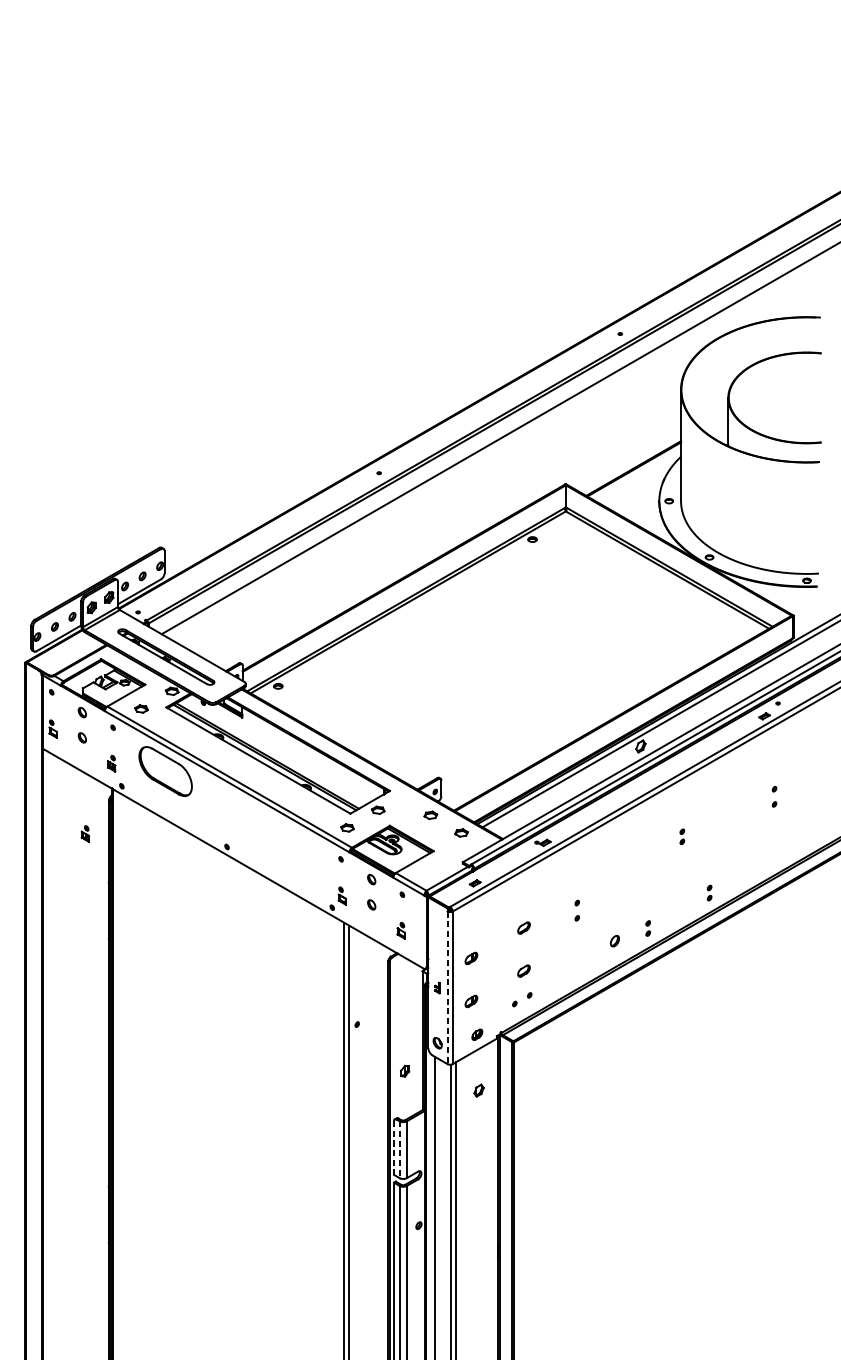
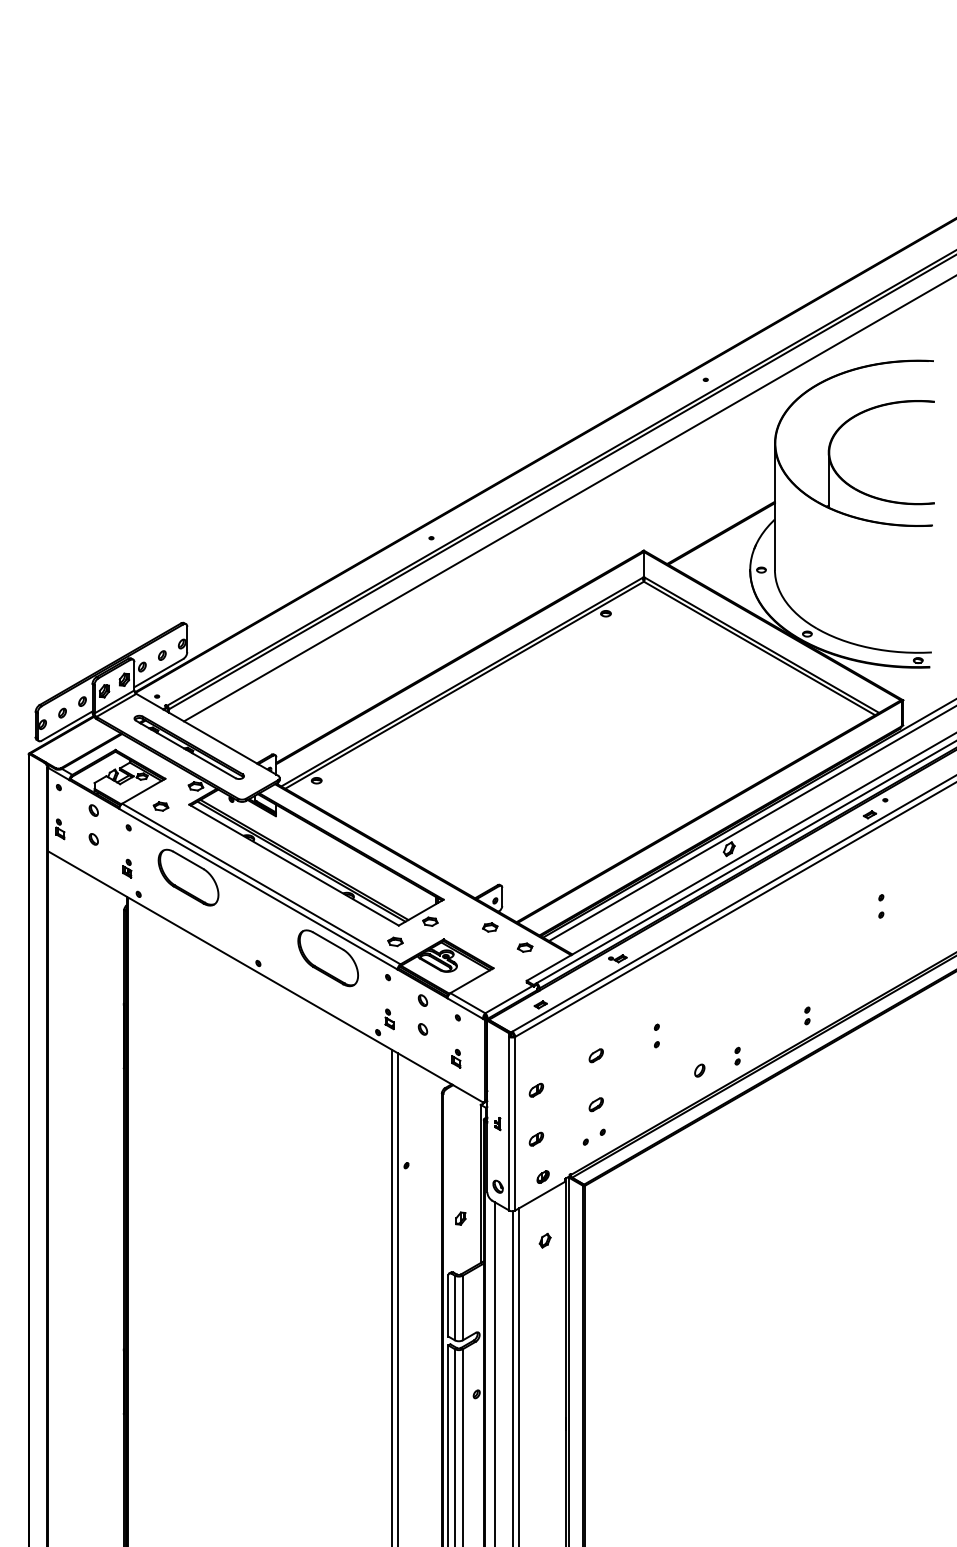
part: (85, 833) -> (97, 948), removed
part: (682, 836) -> (776, 951), removed
part: (287, 842) -> (327, 958), added
line: (447, 987) -> (509, 1123), dashed -> solid
line: (394, 1147) -> (448, 1305), dashed -> solid
line: (399, 1150) -> (454, 1308), dashed -> solid

